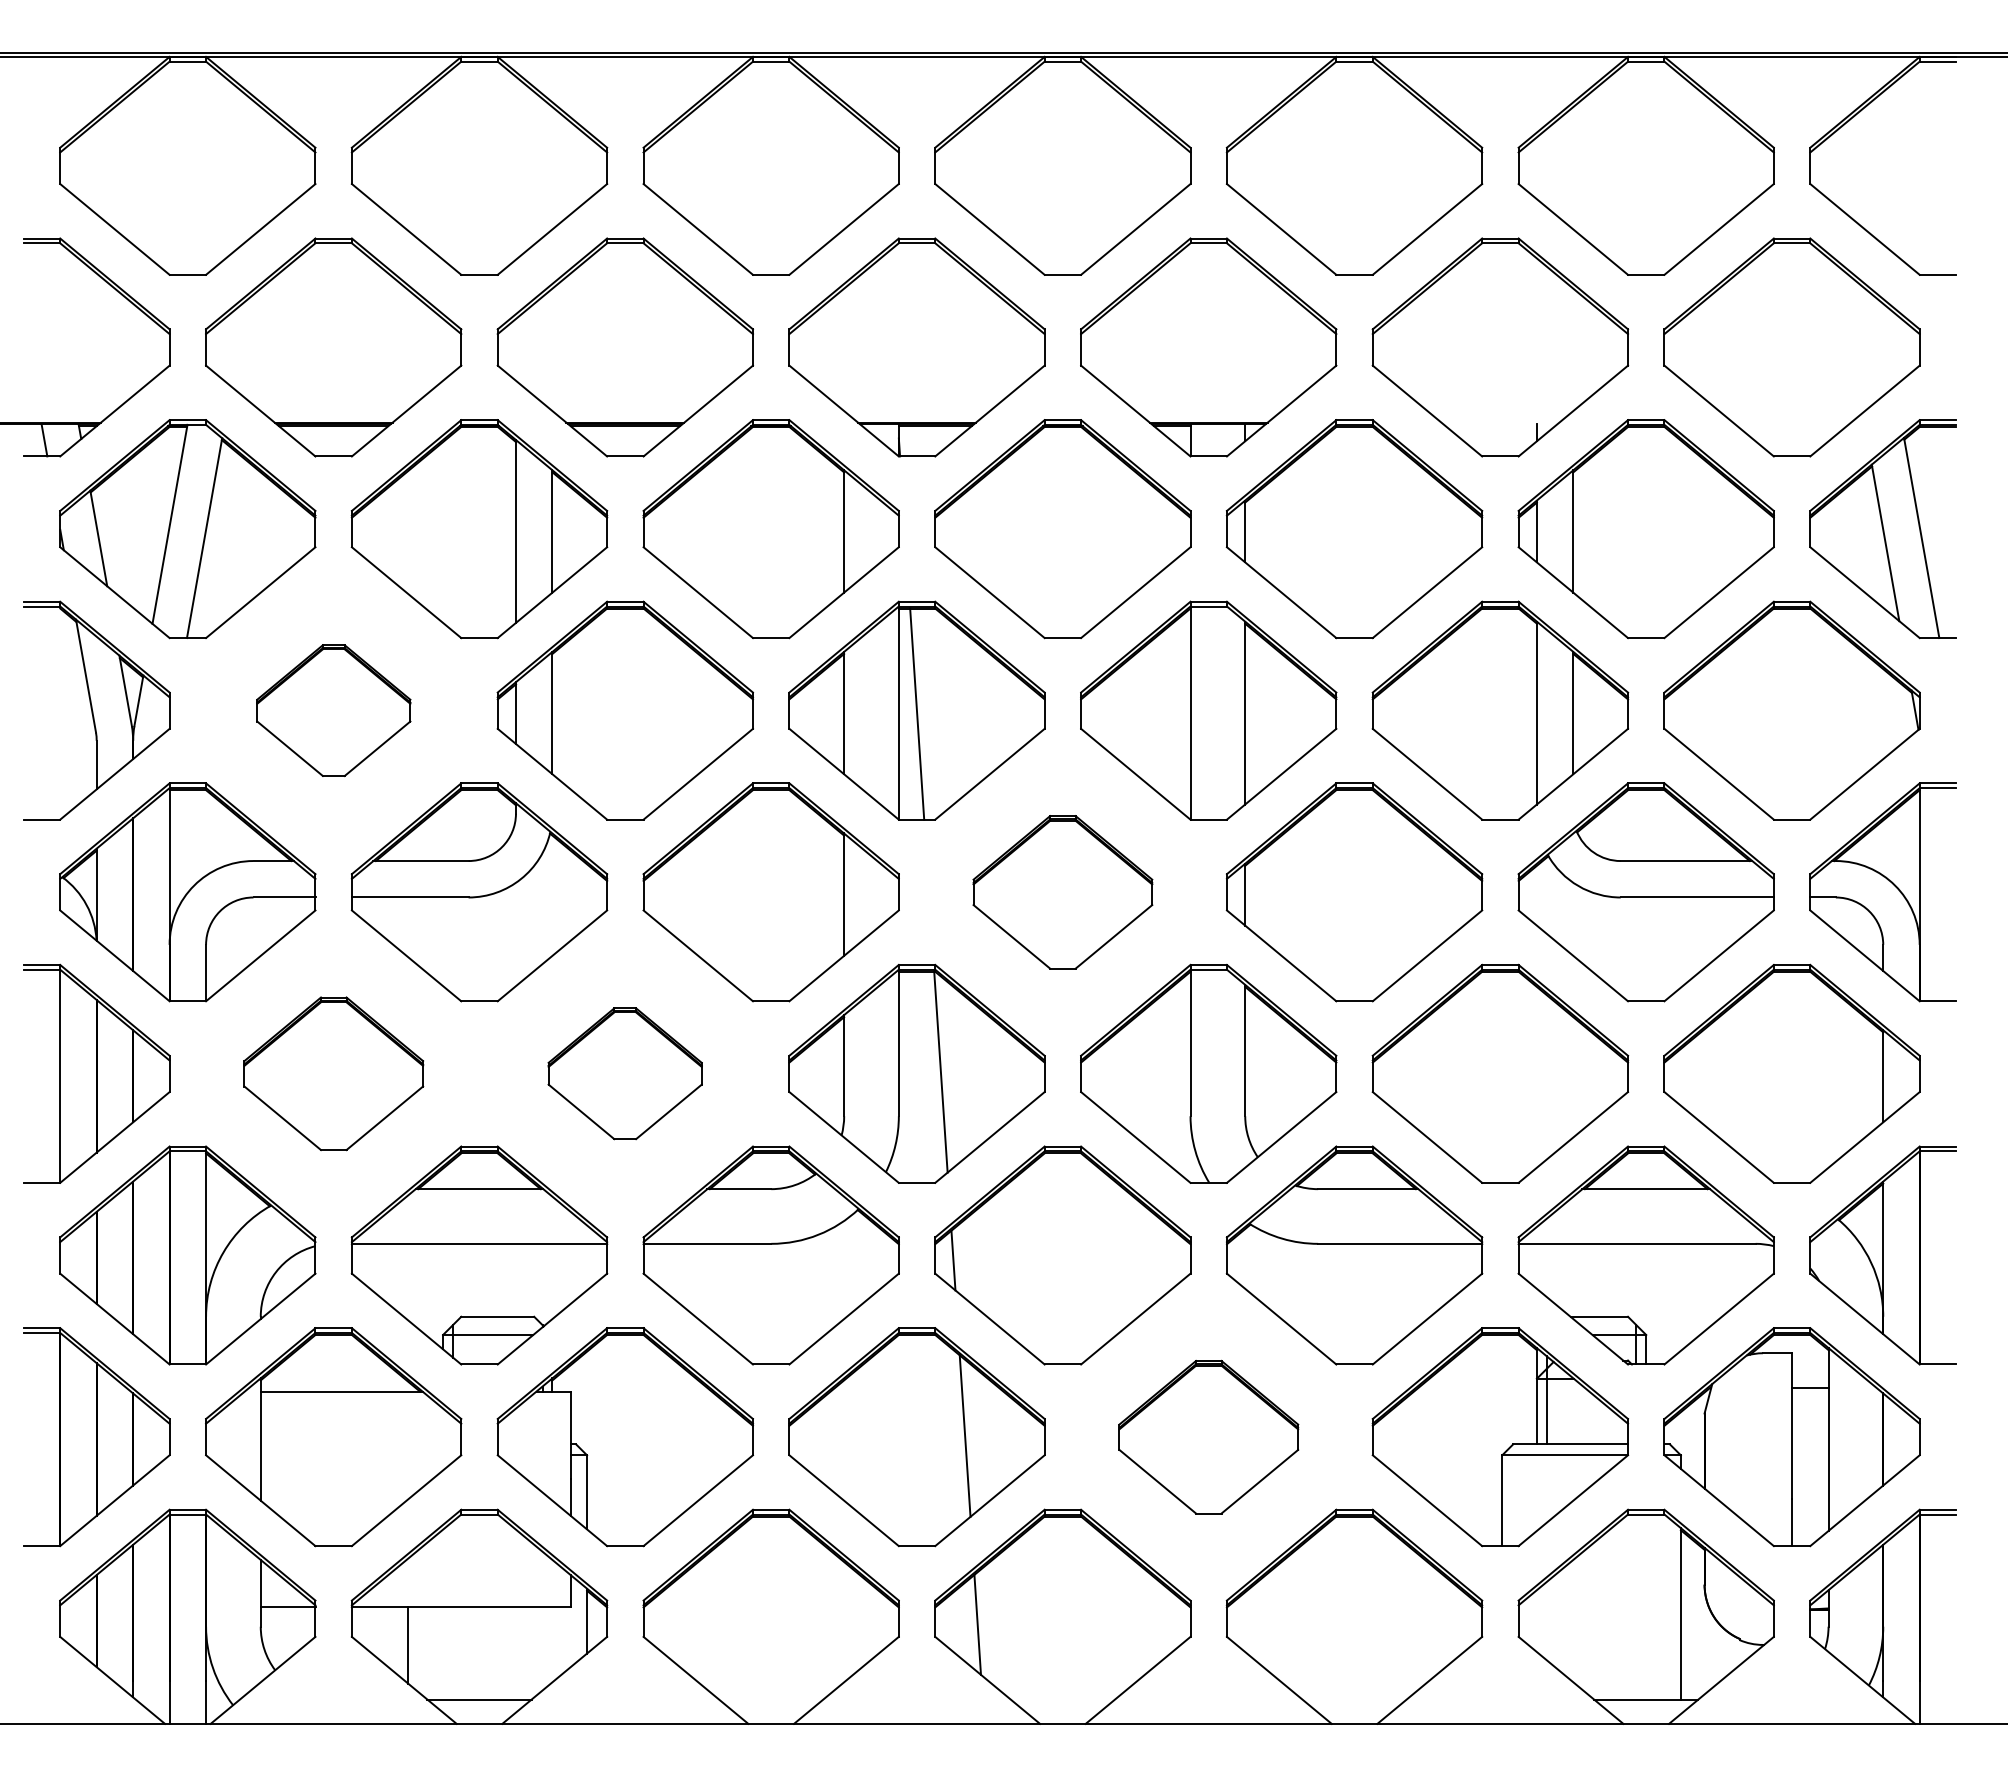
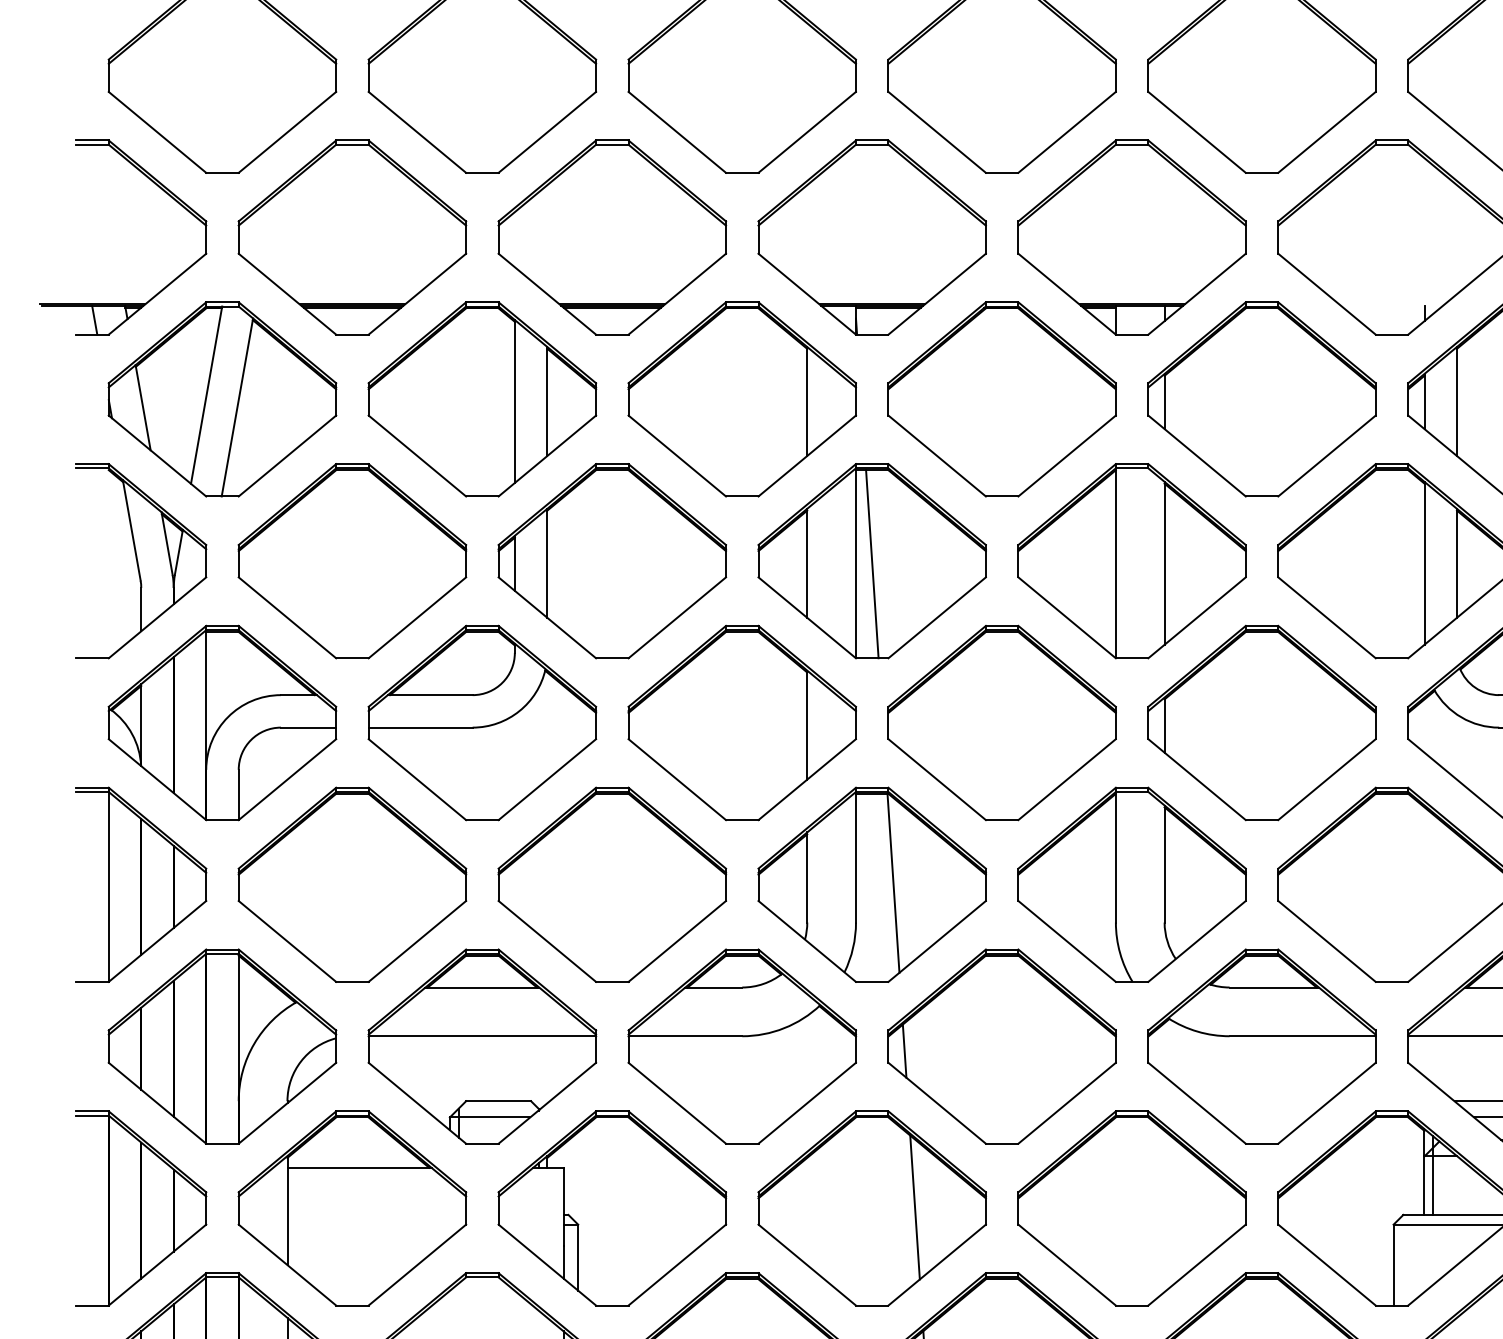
part: (333, 710) -> (352, 561), size x1.67
part: (1062, 892) -> (1001, 723), size x1.43
part: (333, 1073) -> (352, 884), size x1.43
part: (624, 1073) -> (611, 884), size x1.67
part: (1208, 1437) -> (1131, 1208), size x1.43

